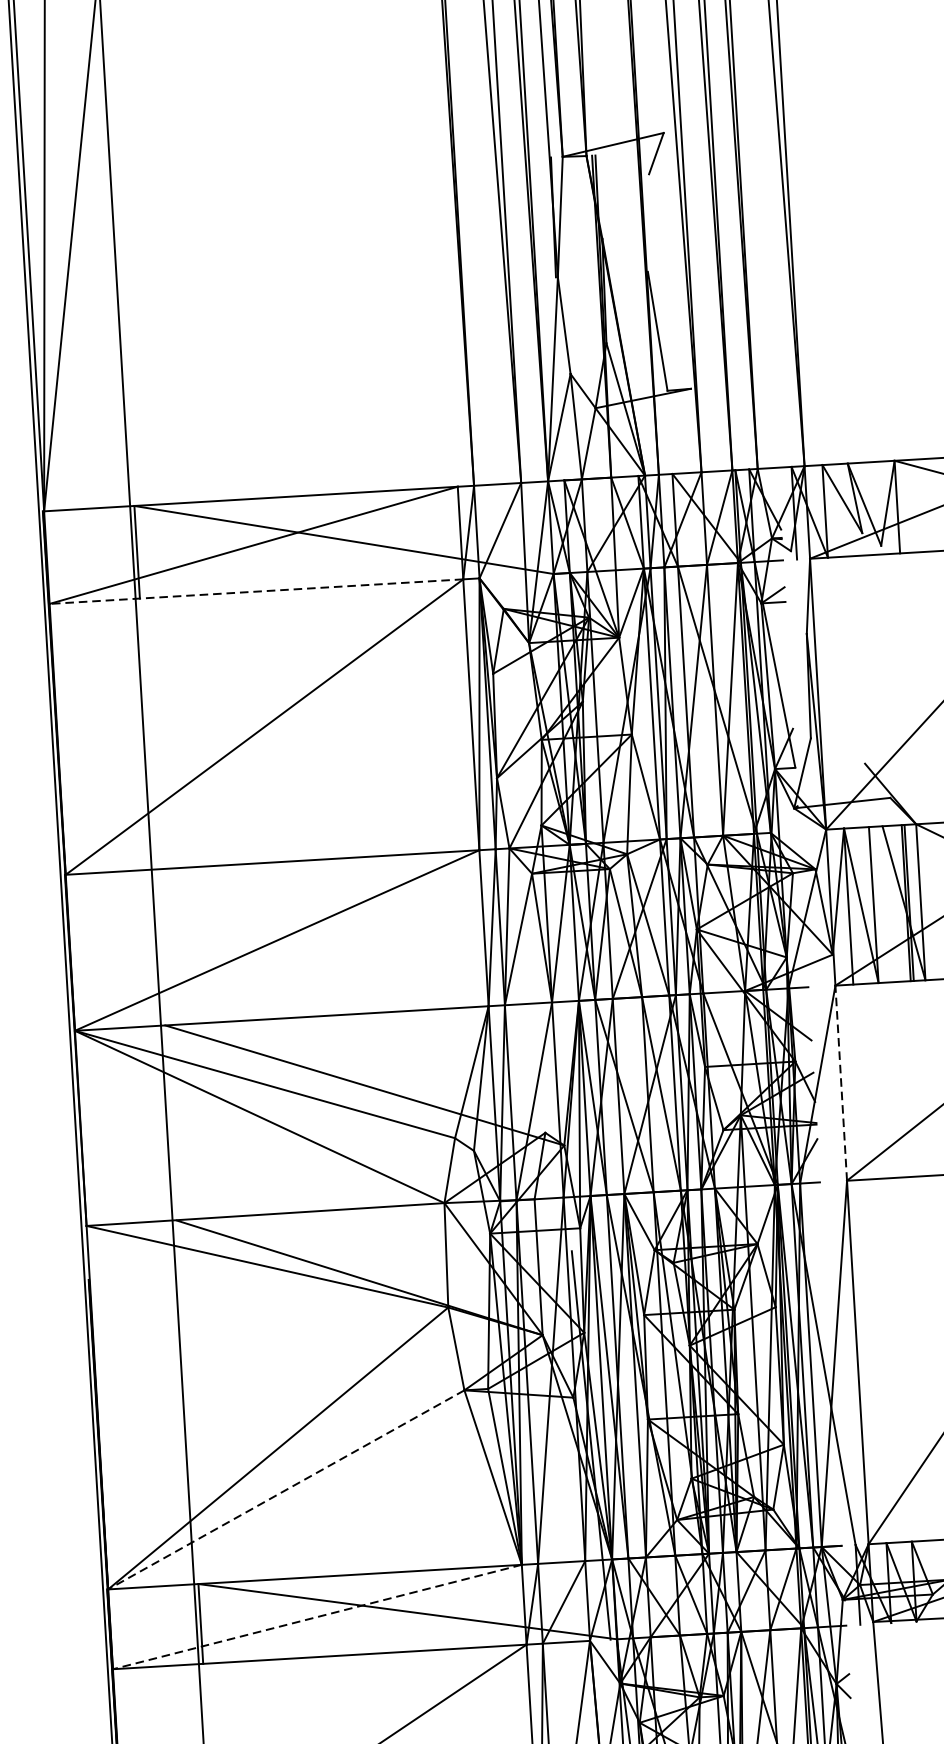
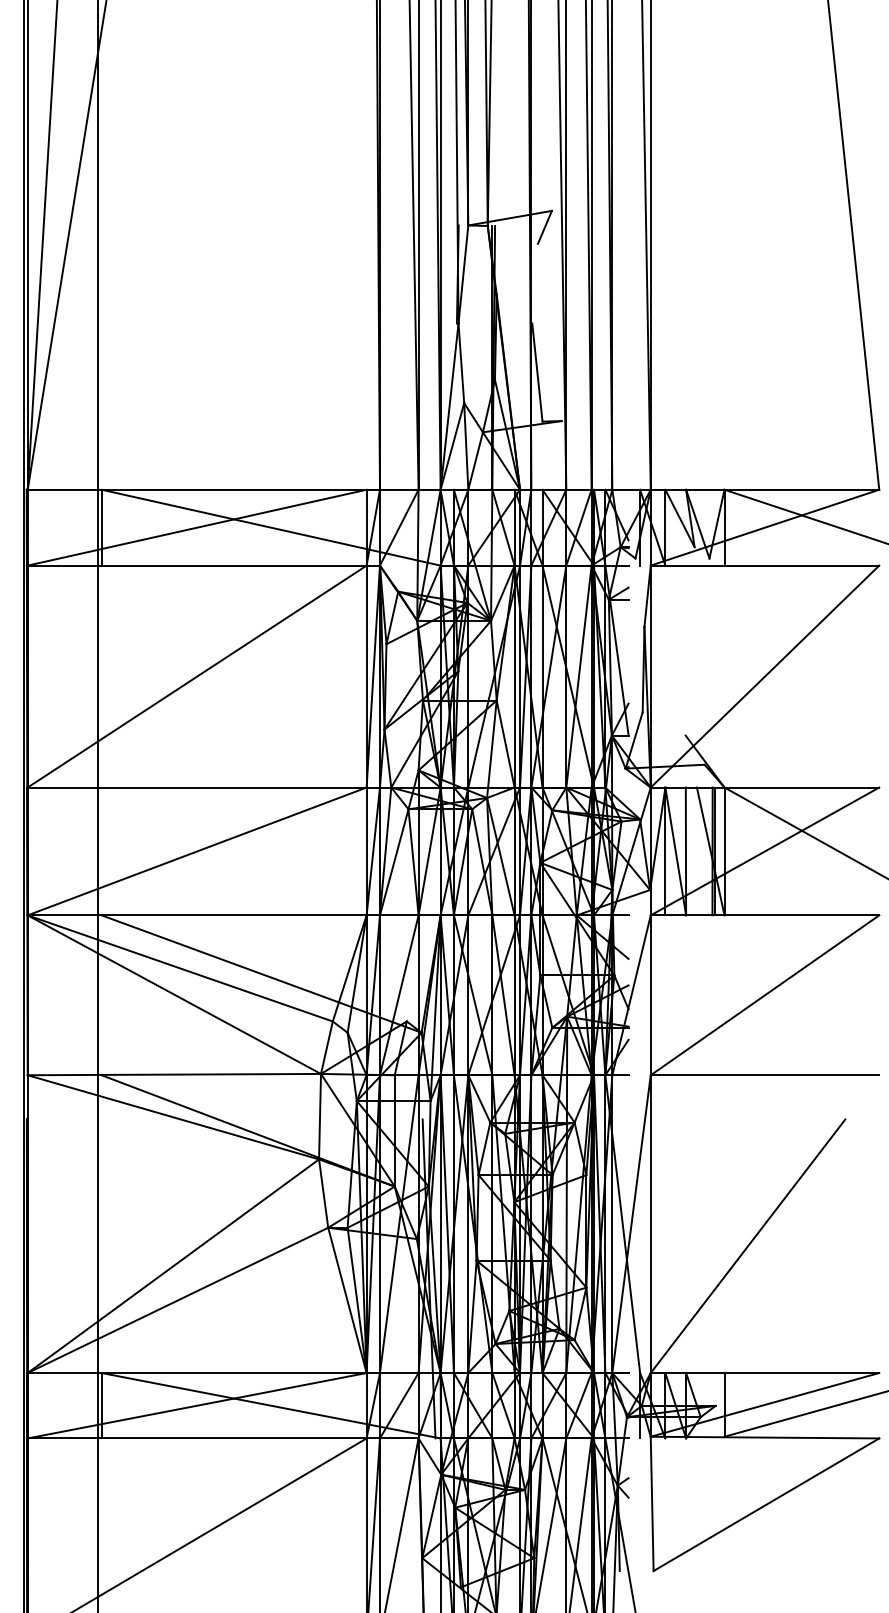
line: (255, 591) -> (196, 565), dashed -> solid
line: (840, 1083) -> (650, 995), dashed -> solid
line: (285, 1490) -> (177, 1300), dashed -> solid
line: (317, 1616) -> (197, 1405), dashed -> solid

